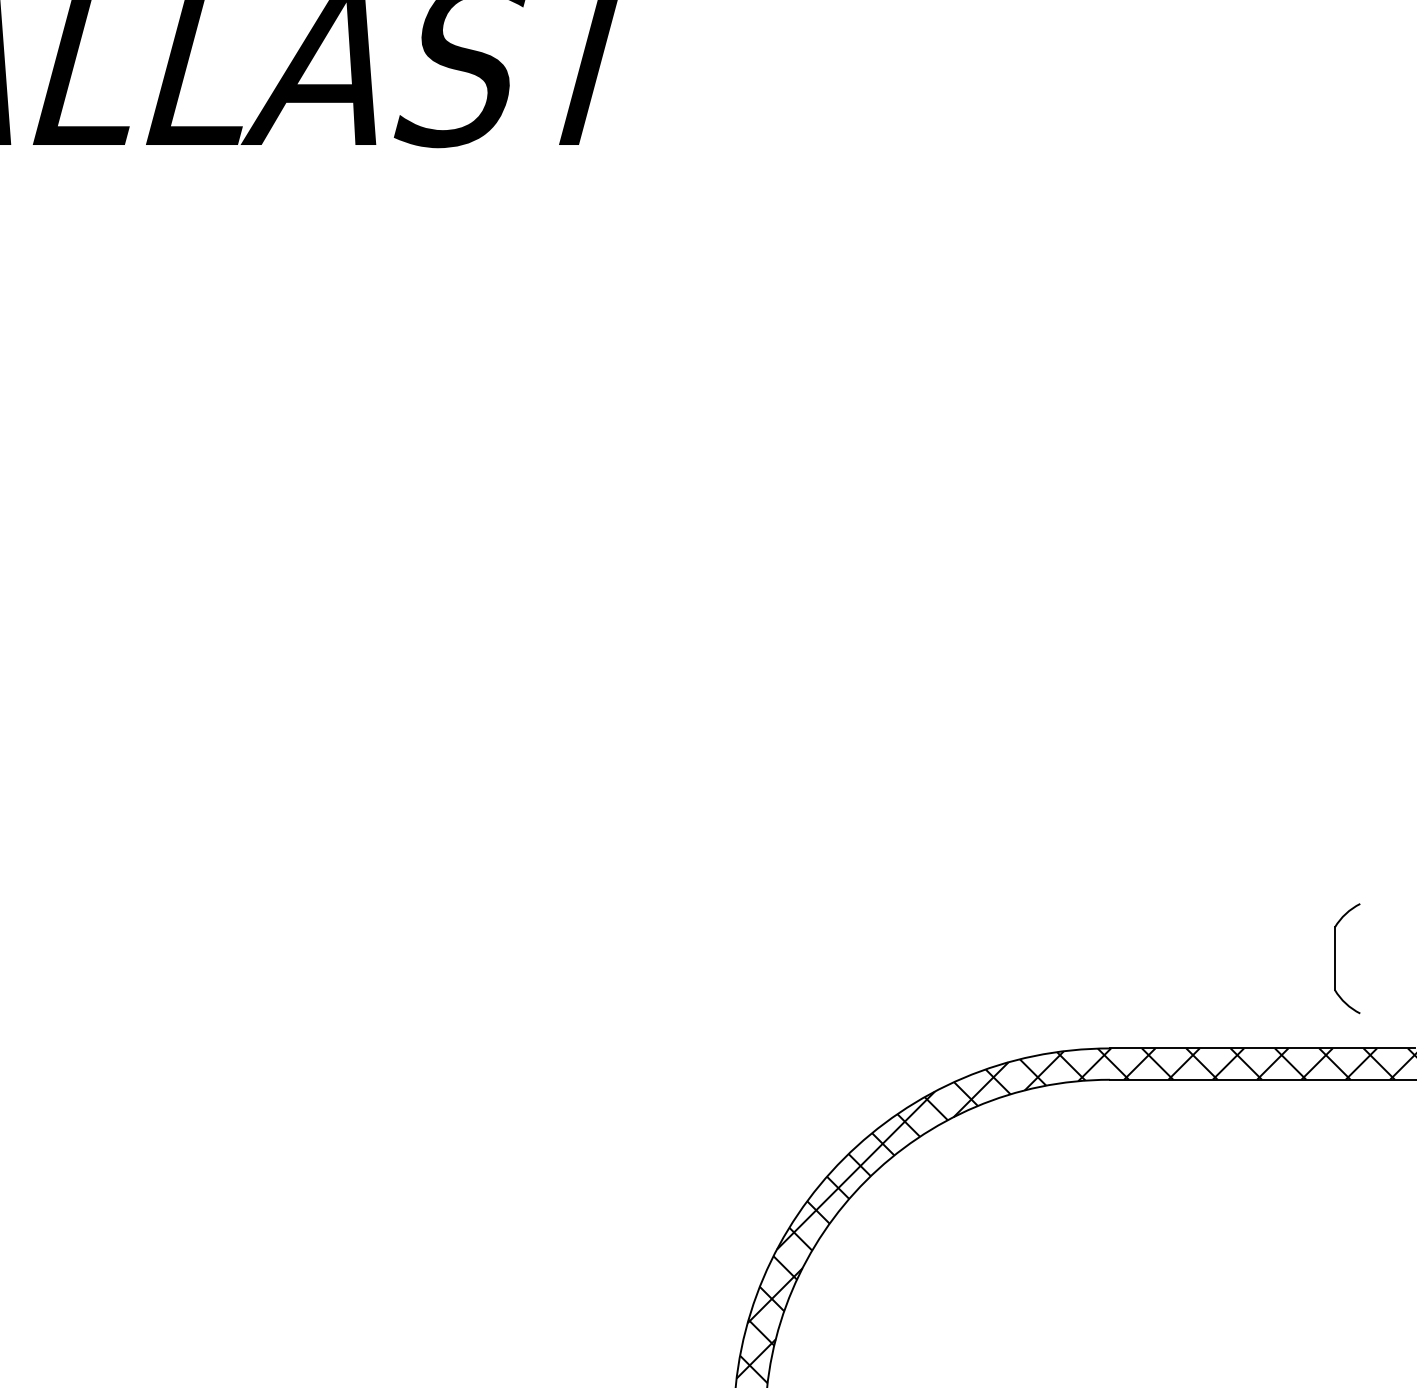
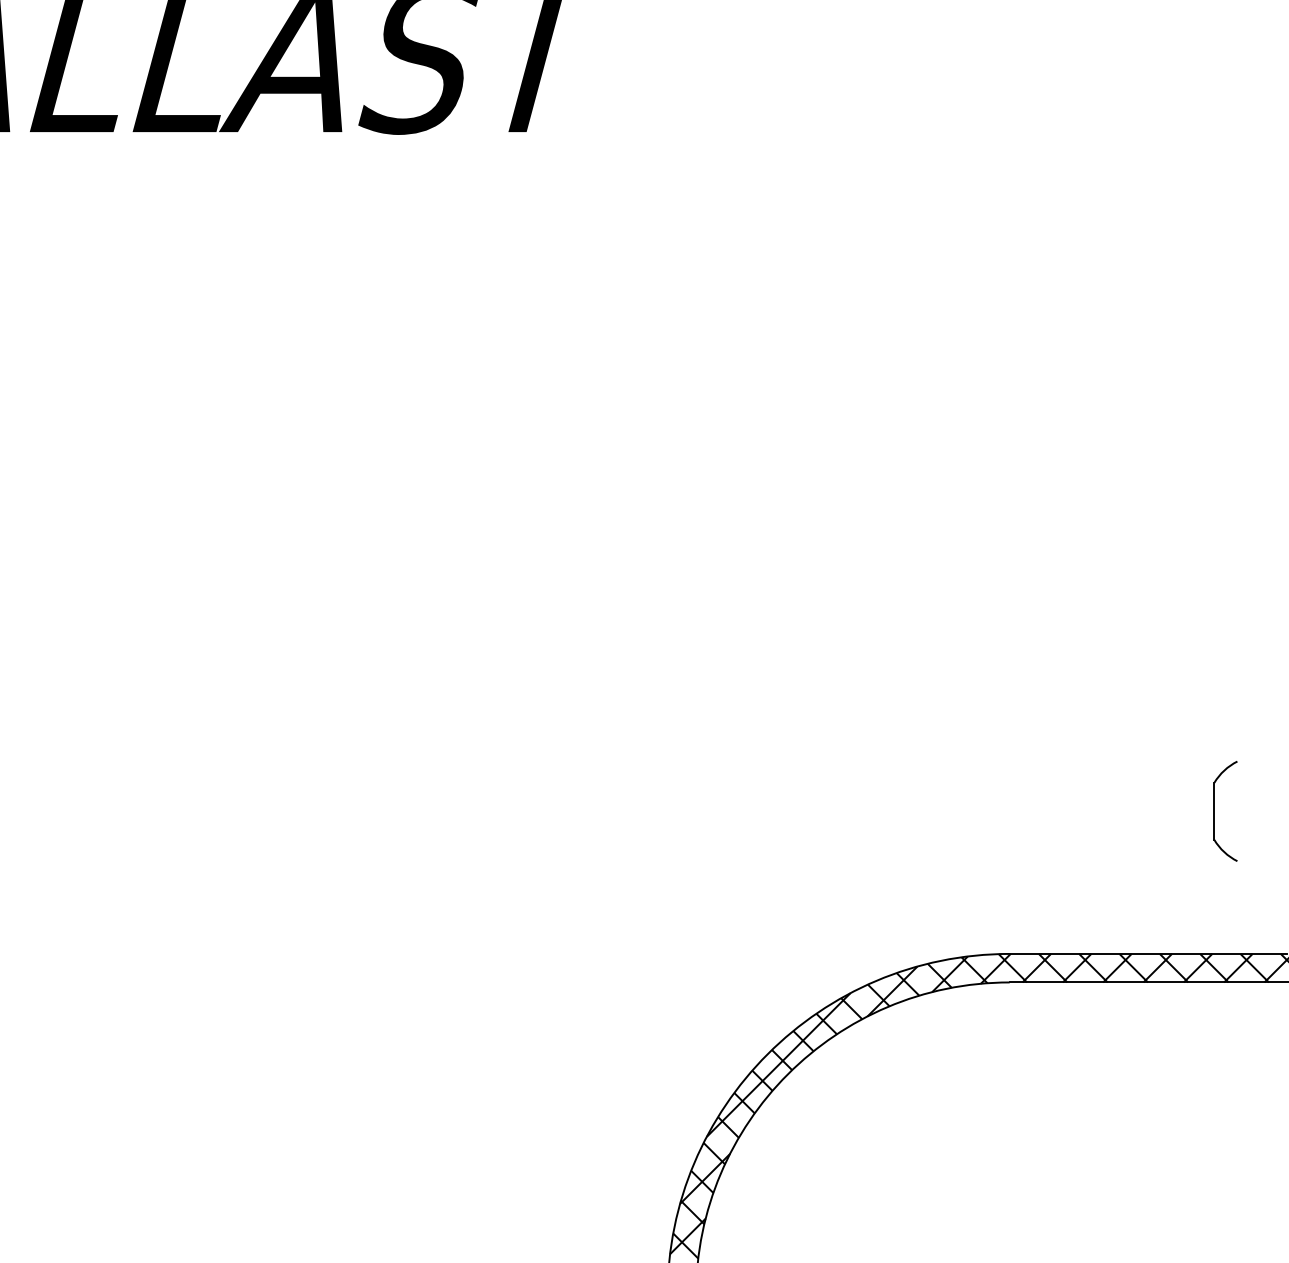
part: (1335, 958) -> (1214, 811), moved

